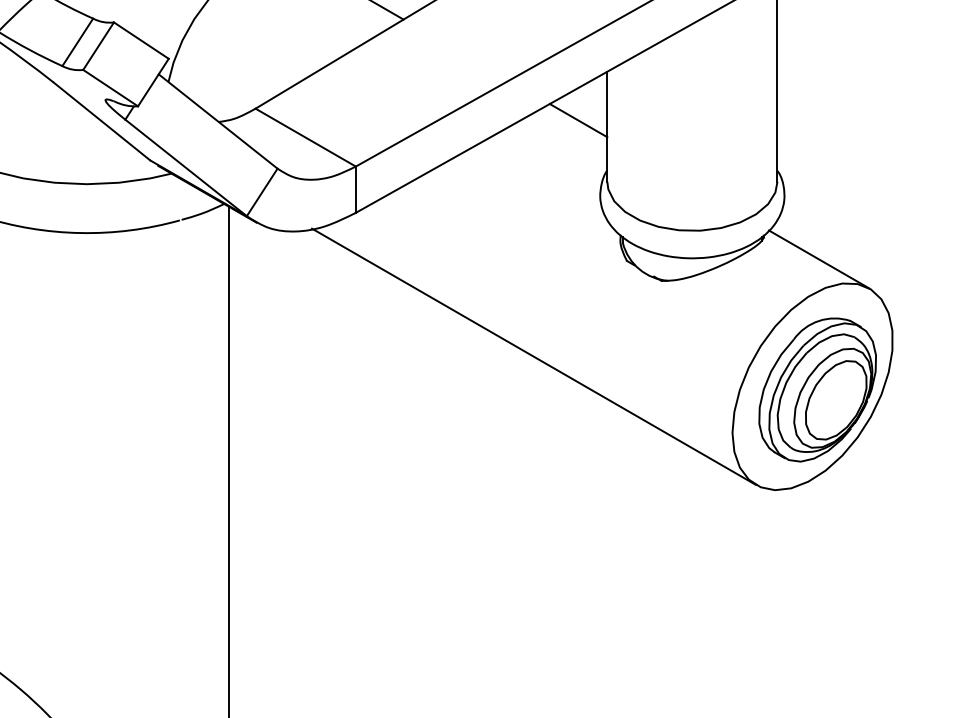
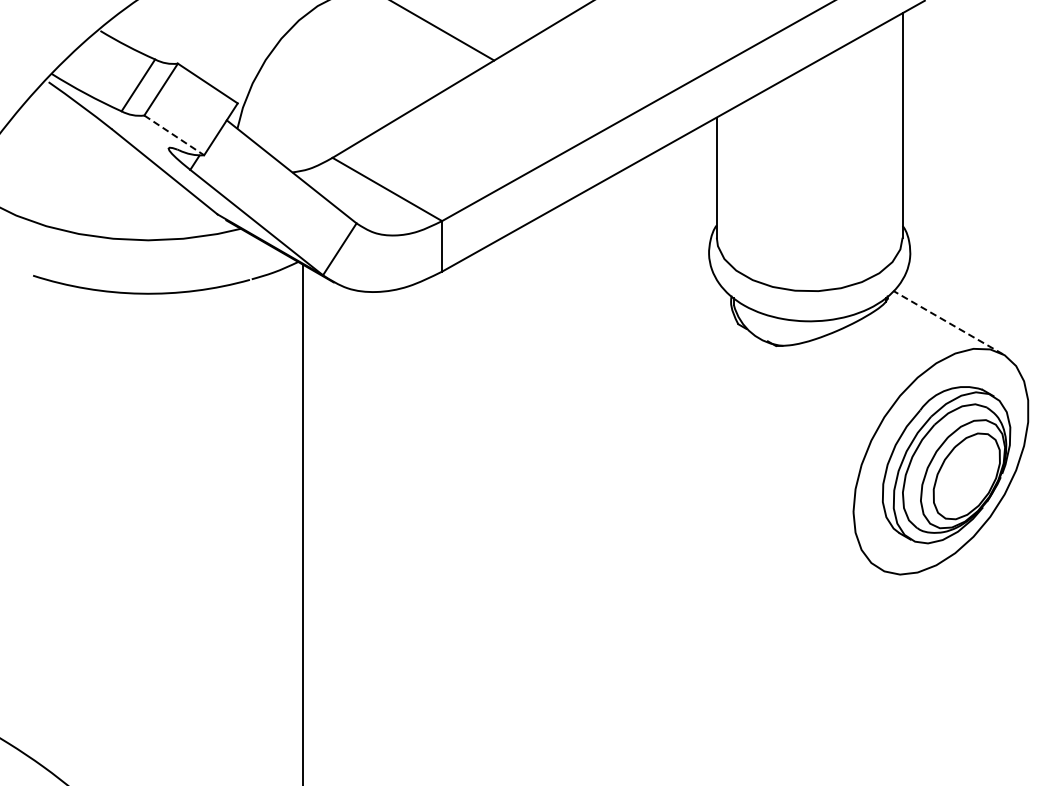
line: (110, 88) -> (174, 135), solid -> dashed
line: (578, 120) -> (685, 170), removed
line: (818, 259) -> (947, 322), solid -> dashed
line: (533, 356) -> (636, 428), removed

